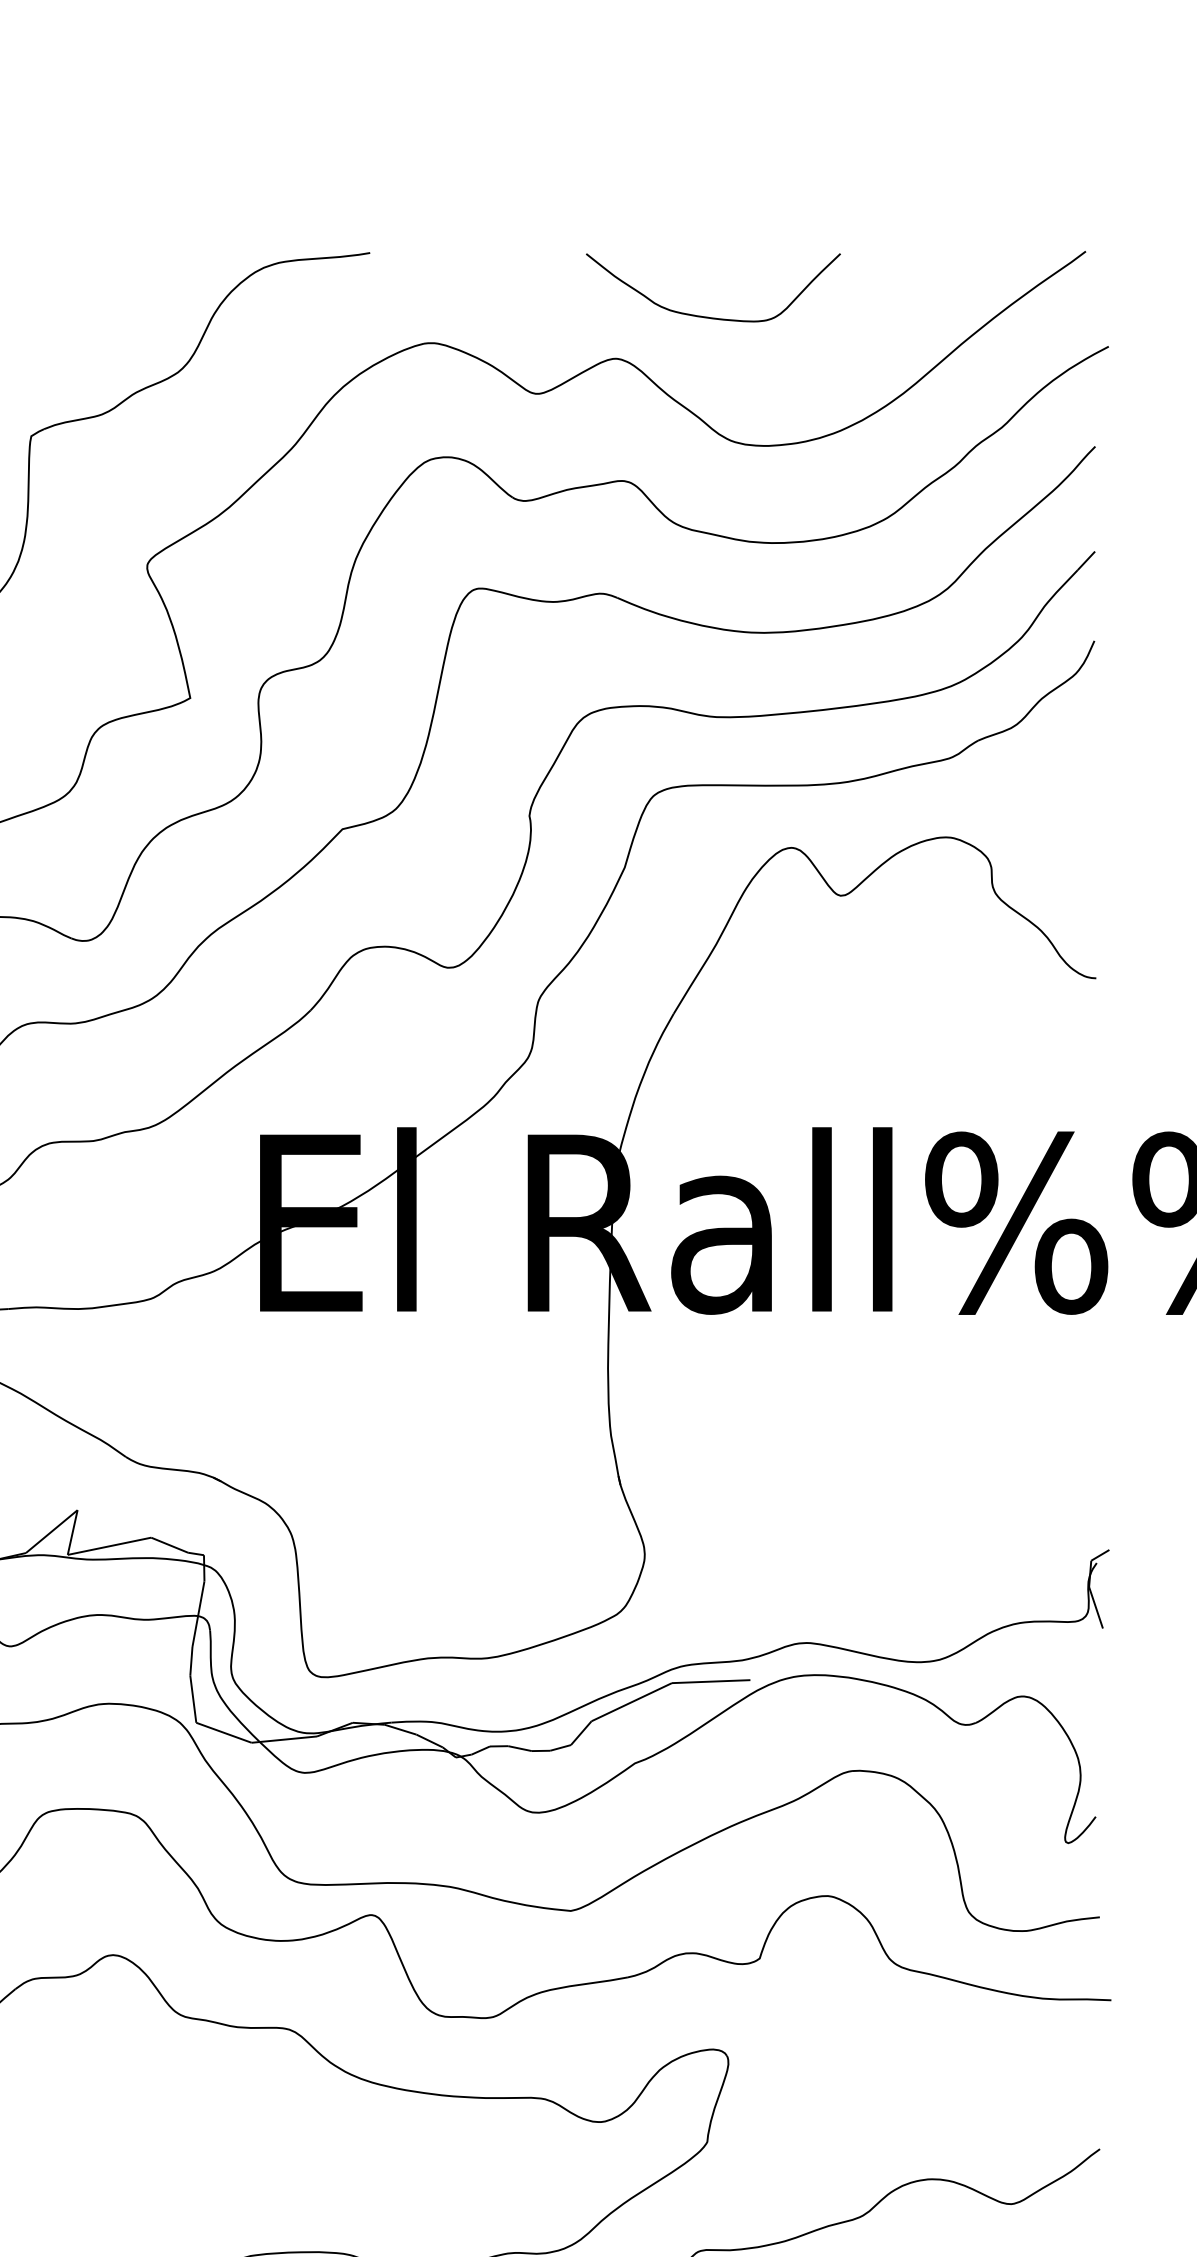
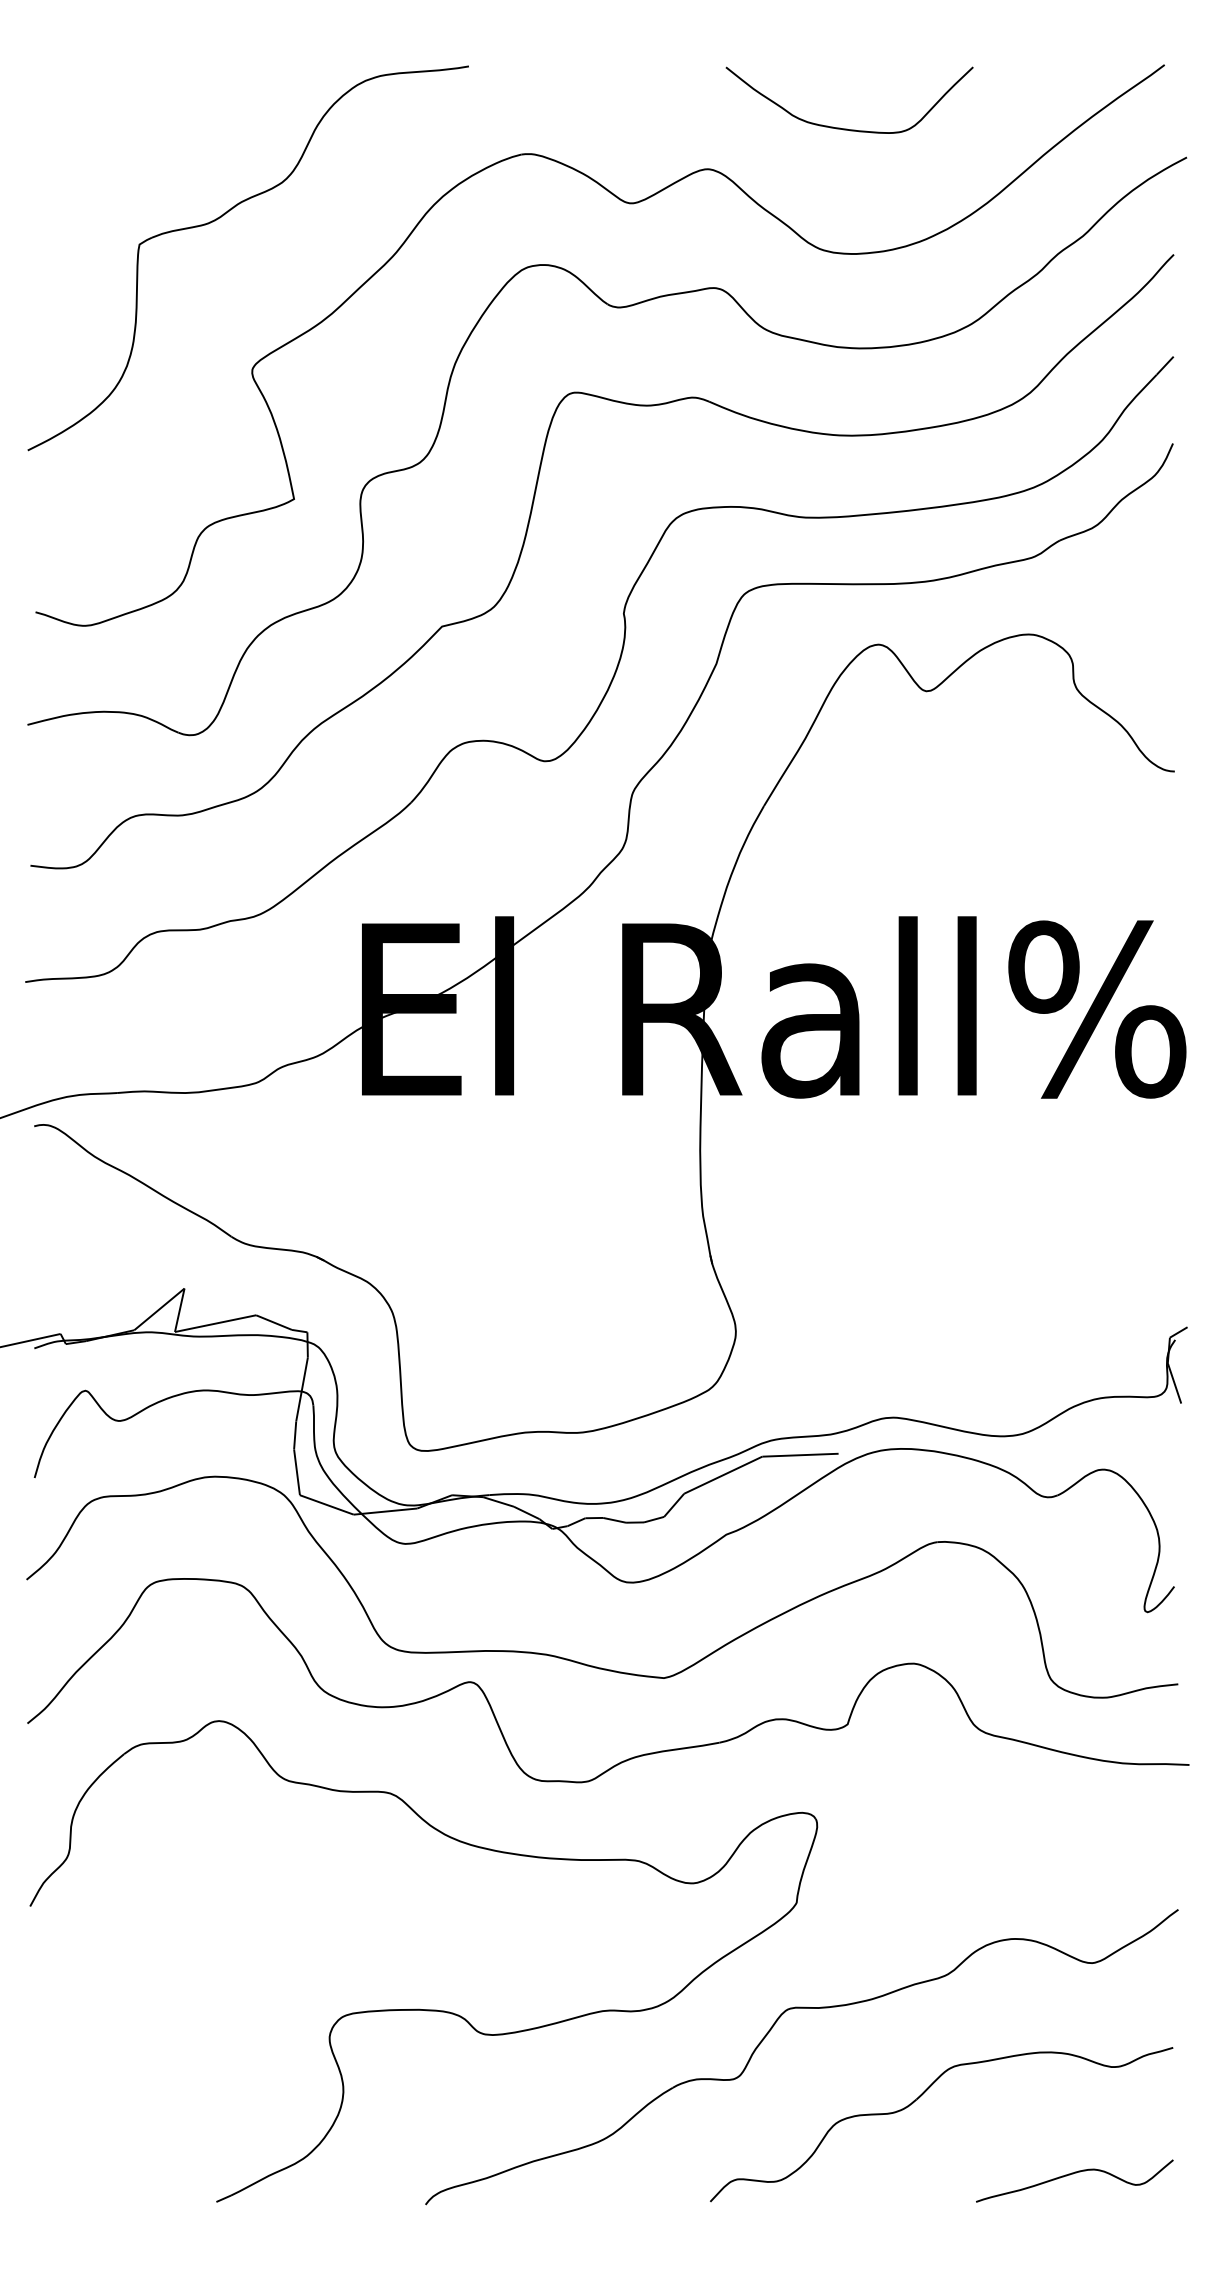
curve: (711, 316) -> (847, 128), moved

